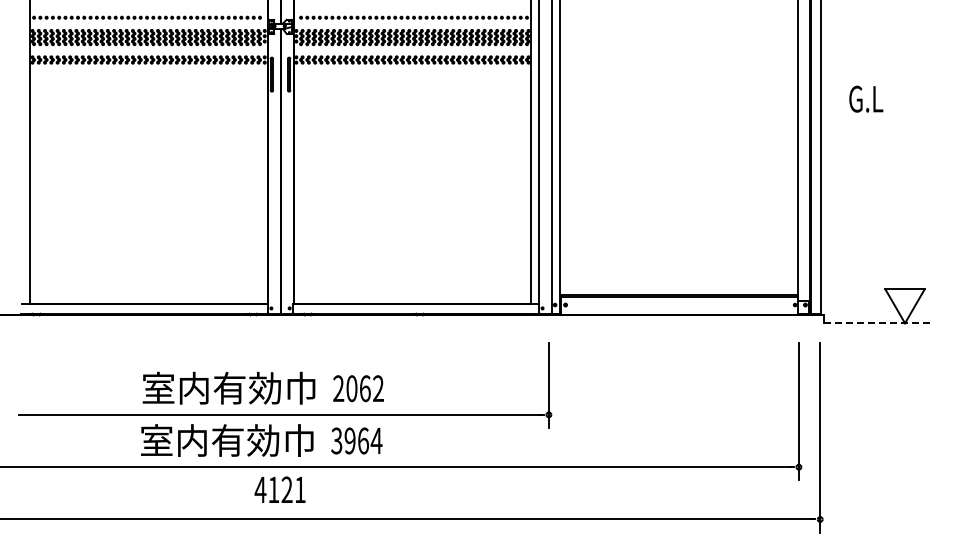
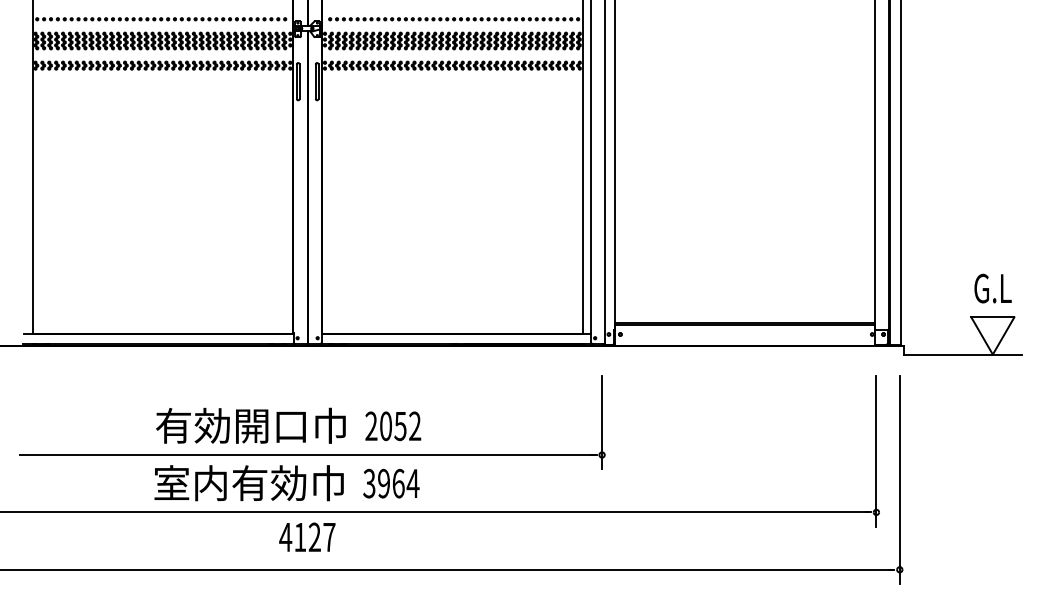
text: (866, 98) -> (993, 287), moved
line: (878, 323) -> (963, 354), dashed -> solid
text: (211, 387) -> (231, 424), 室内有効巾 -> 有効開口巾
text: (364, 388) -> (399, 426), 2062 -> 2052
text: (300, 489) -> (329, 536), 4121 -> 4127

